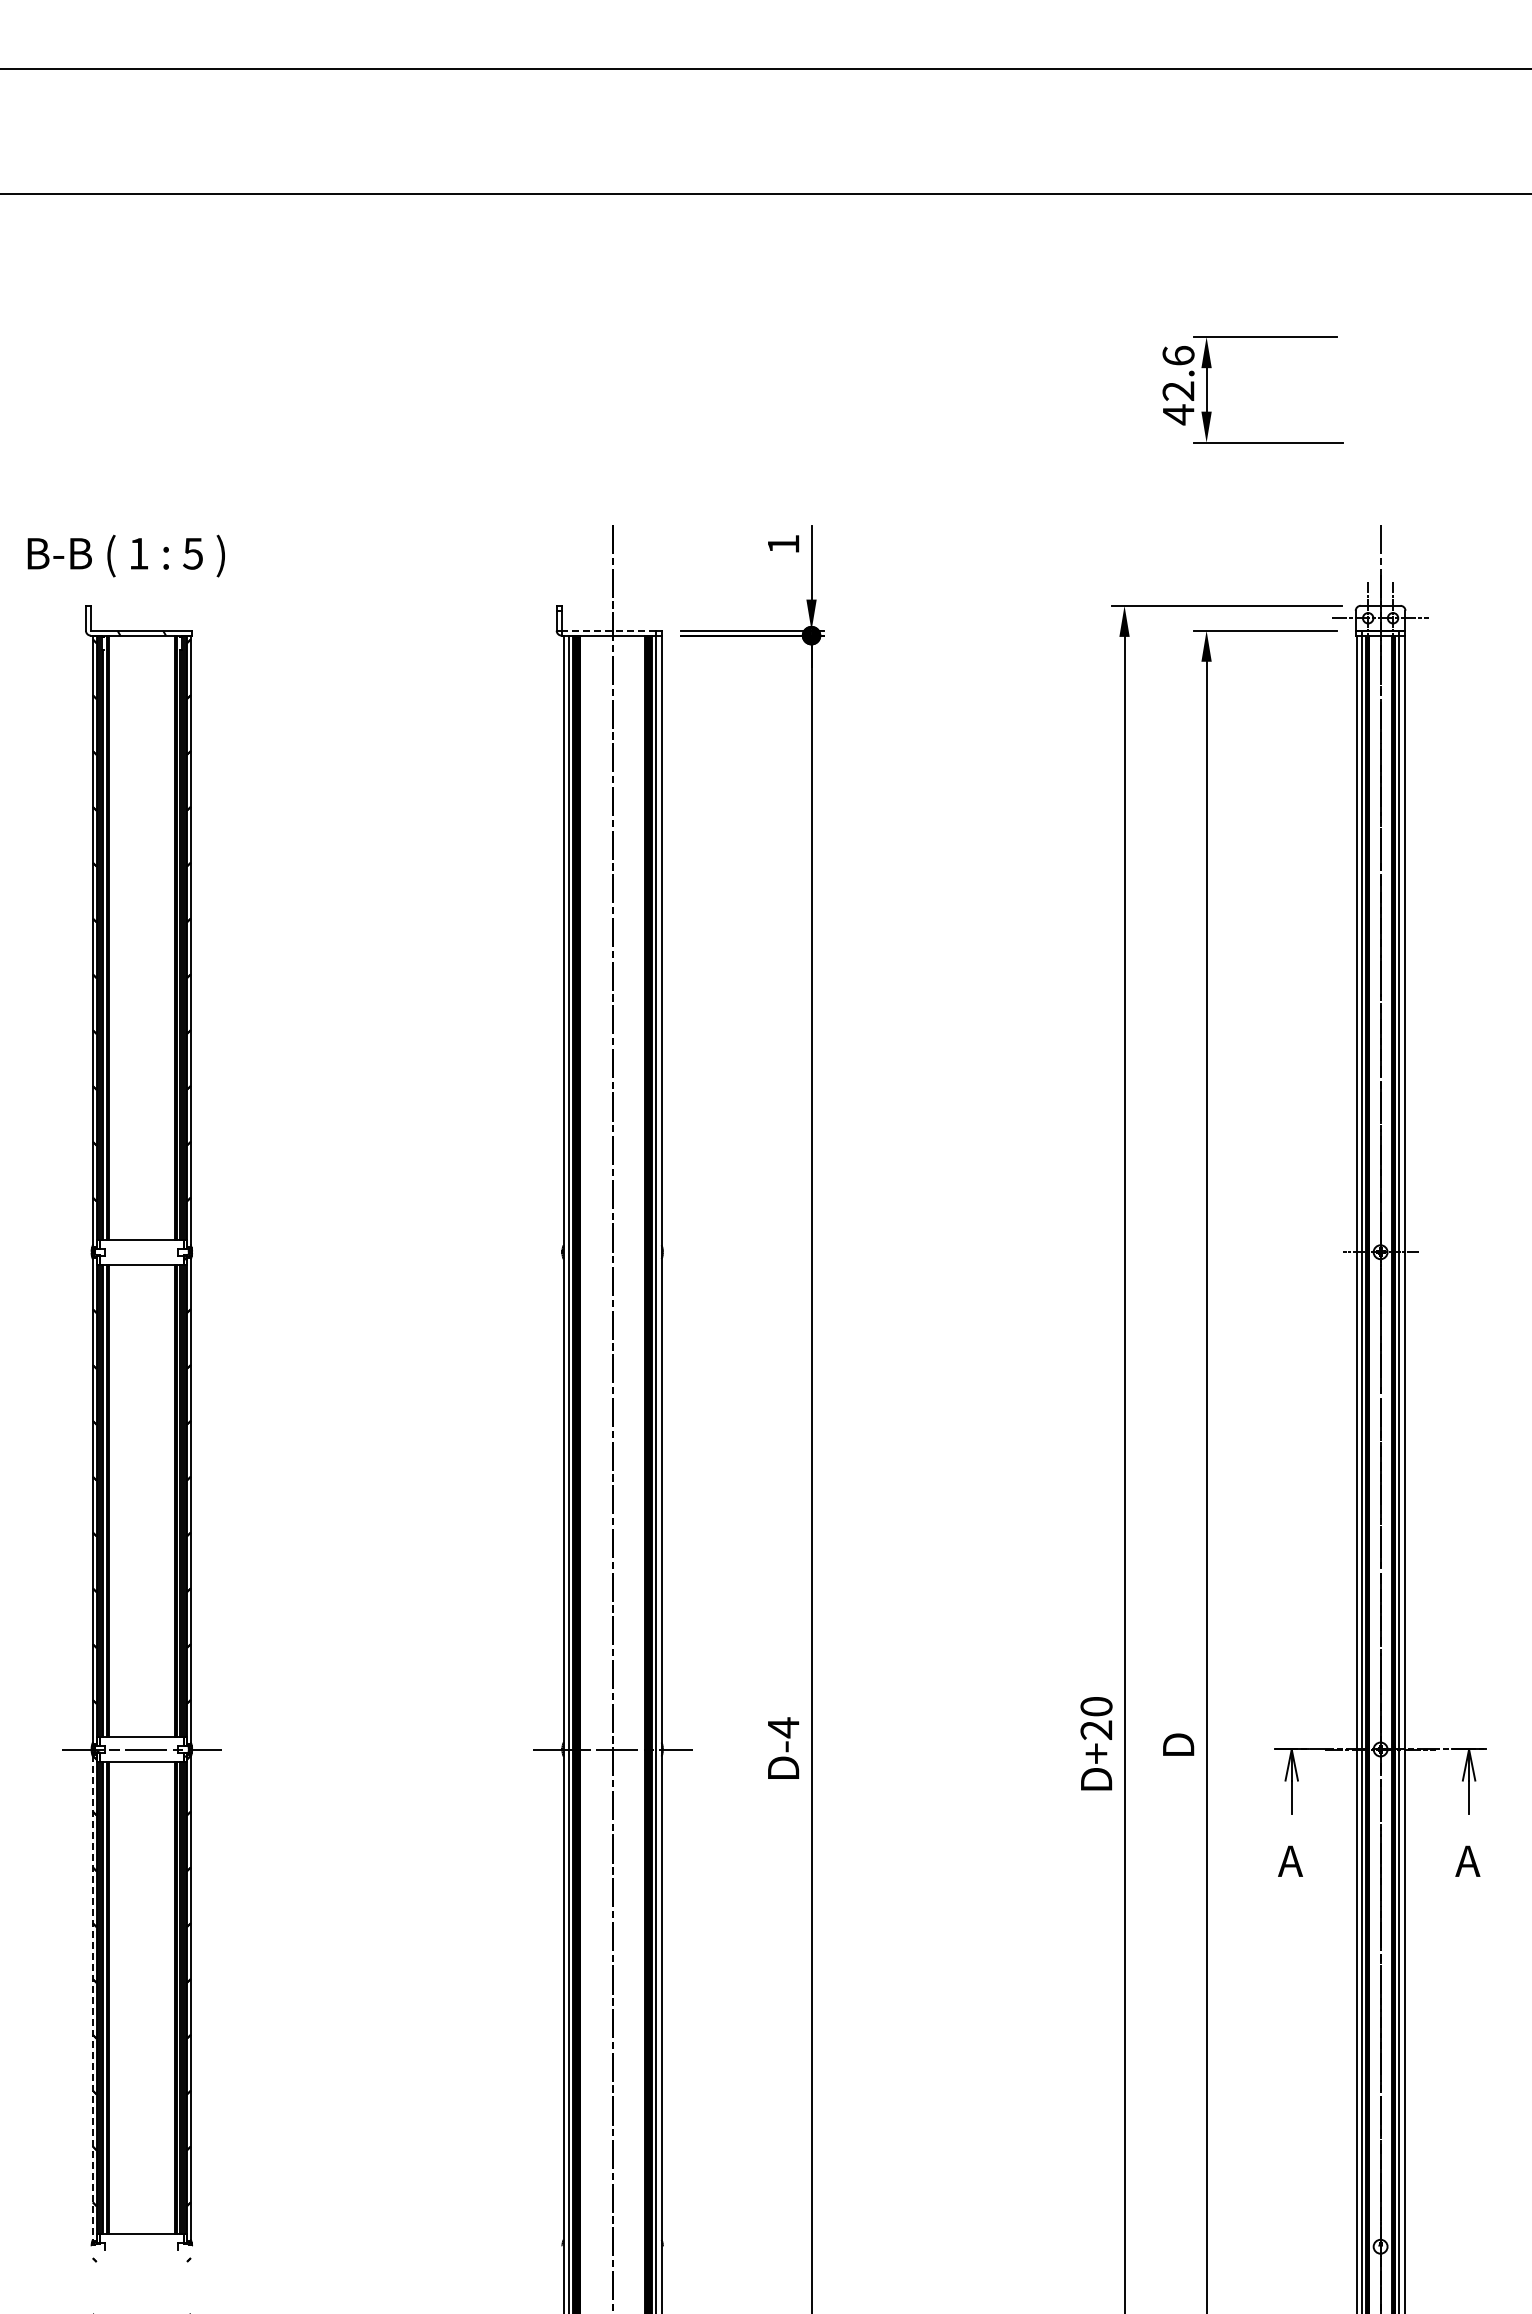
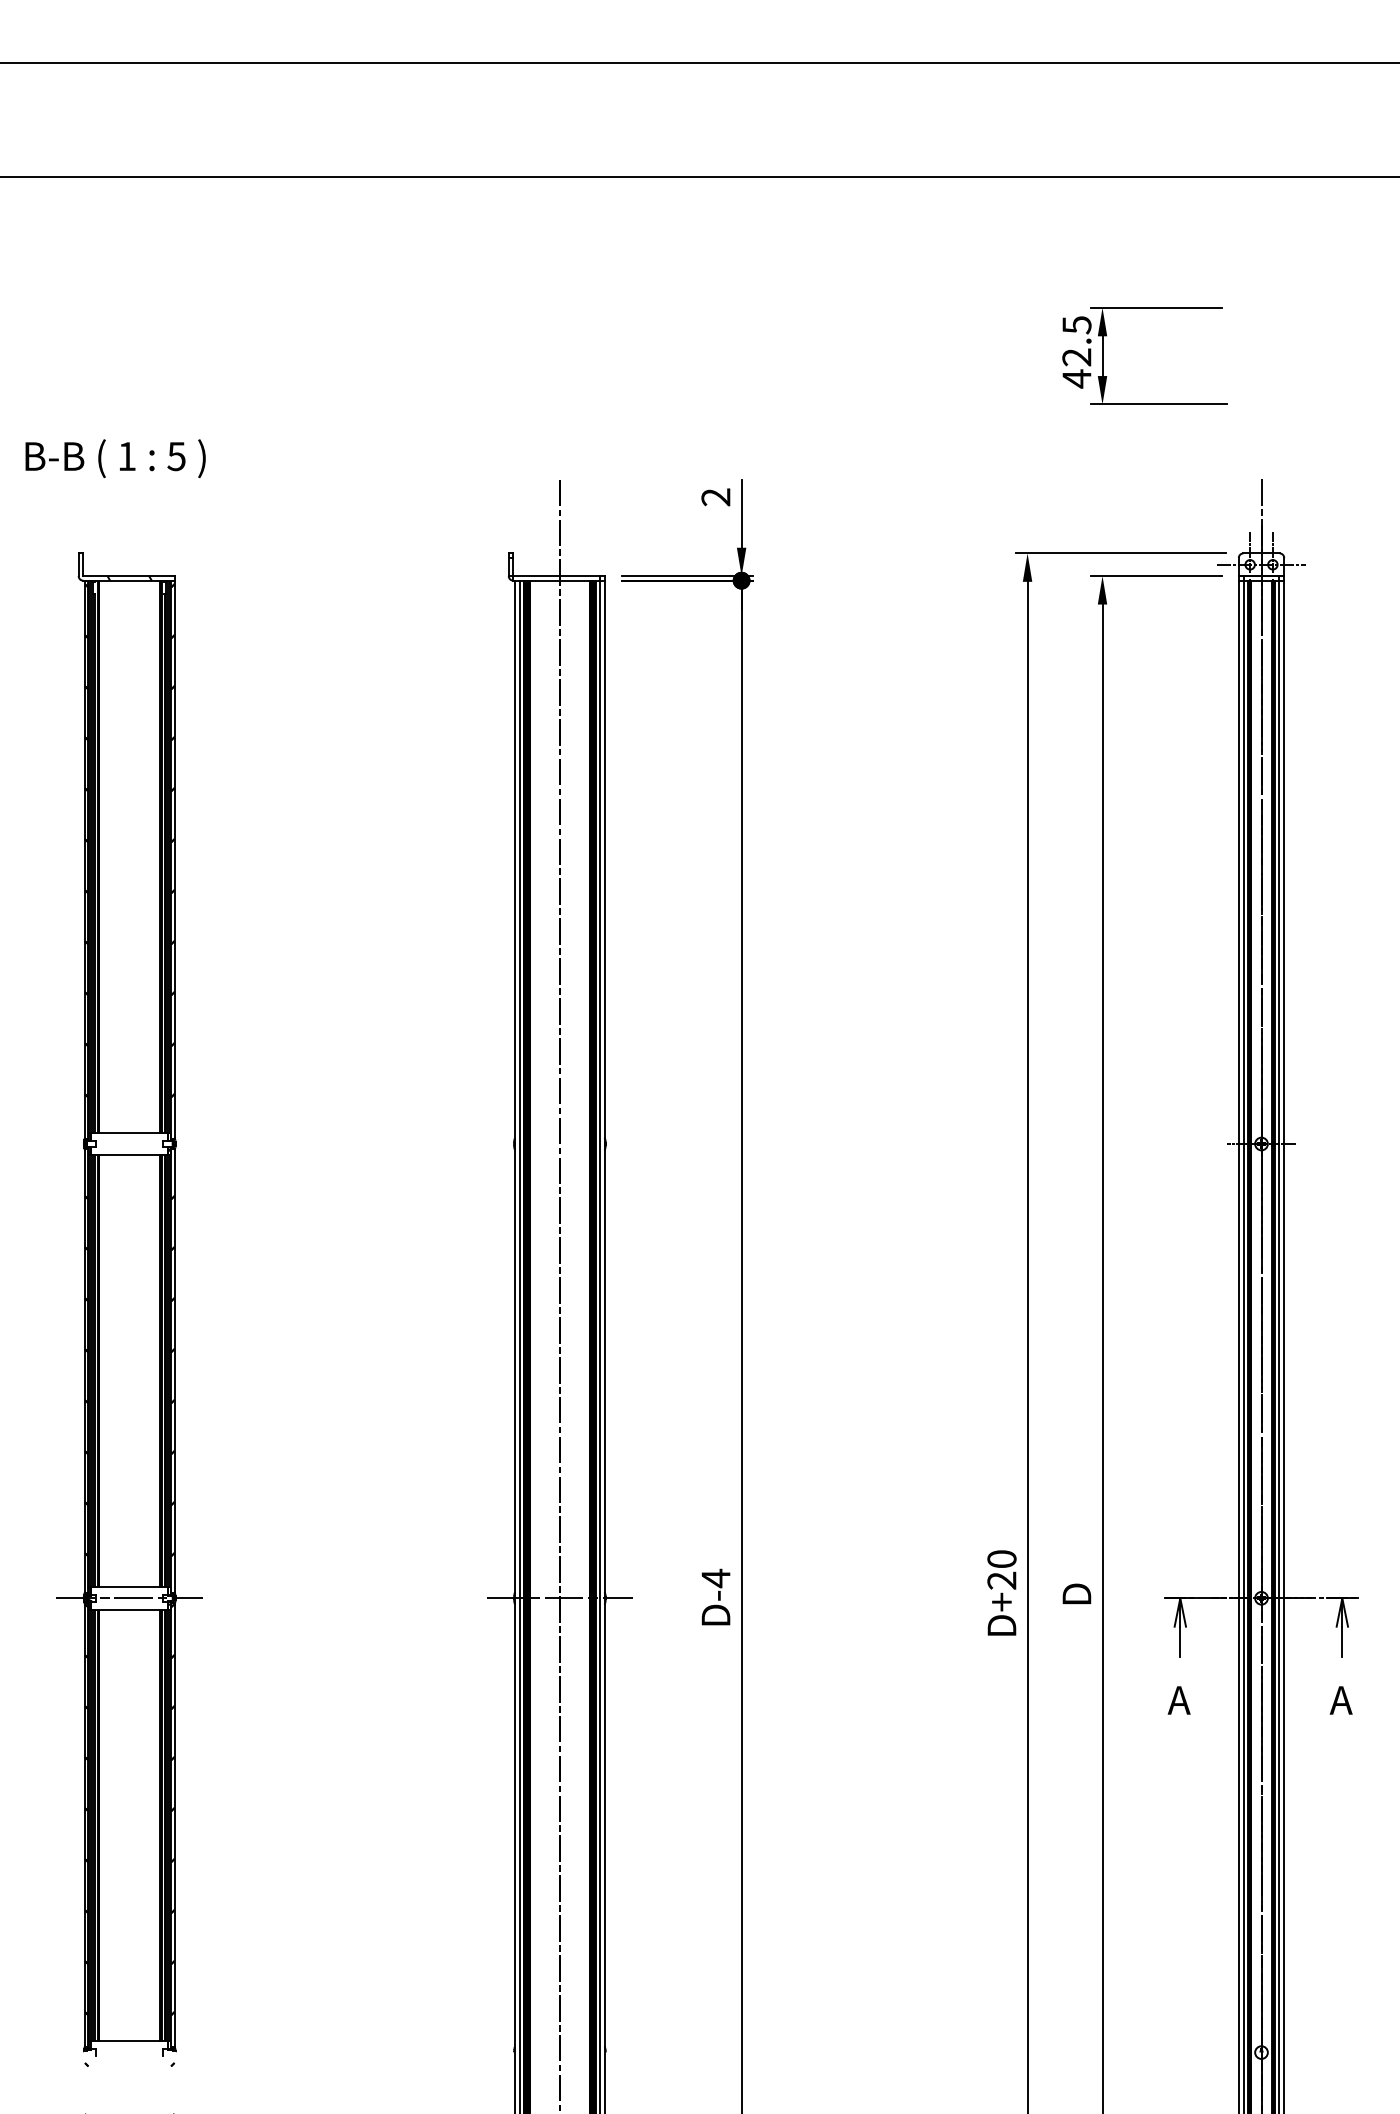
text: (1178, 356) -> (1076, 325), 42.6 -> 42.5
text: (783, 544) -> (715, 497), 1 -> 2
text: (125, 555) -> (114, 458), moved
line: (608, 630) -> (556, 575), dashed -> solid
line: (92, 1998) -> (84, 1825), dashed -> solid

